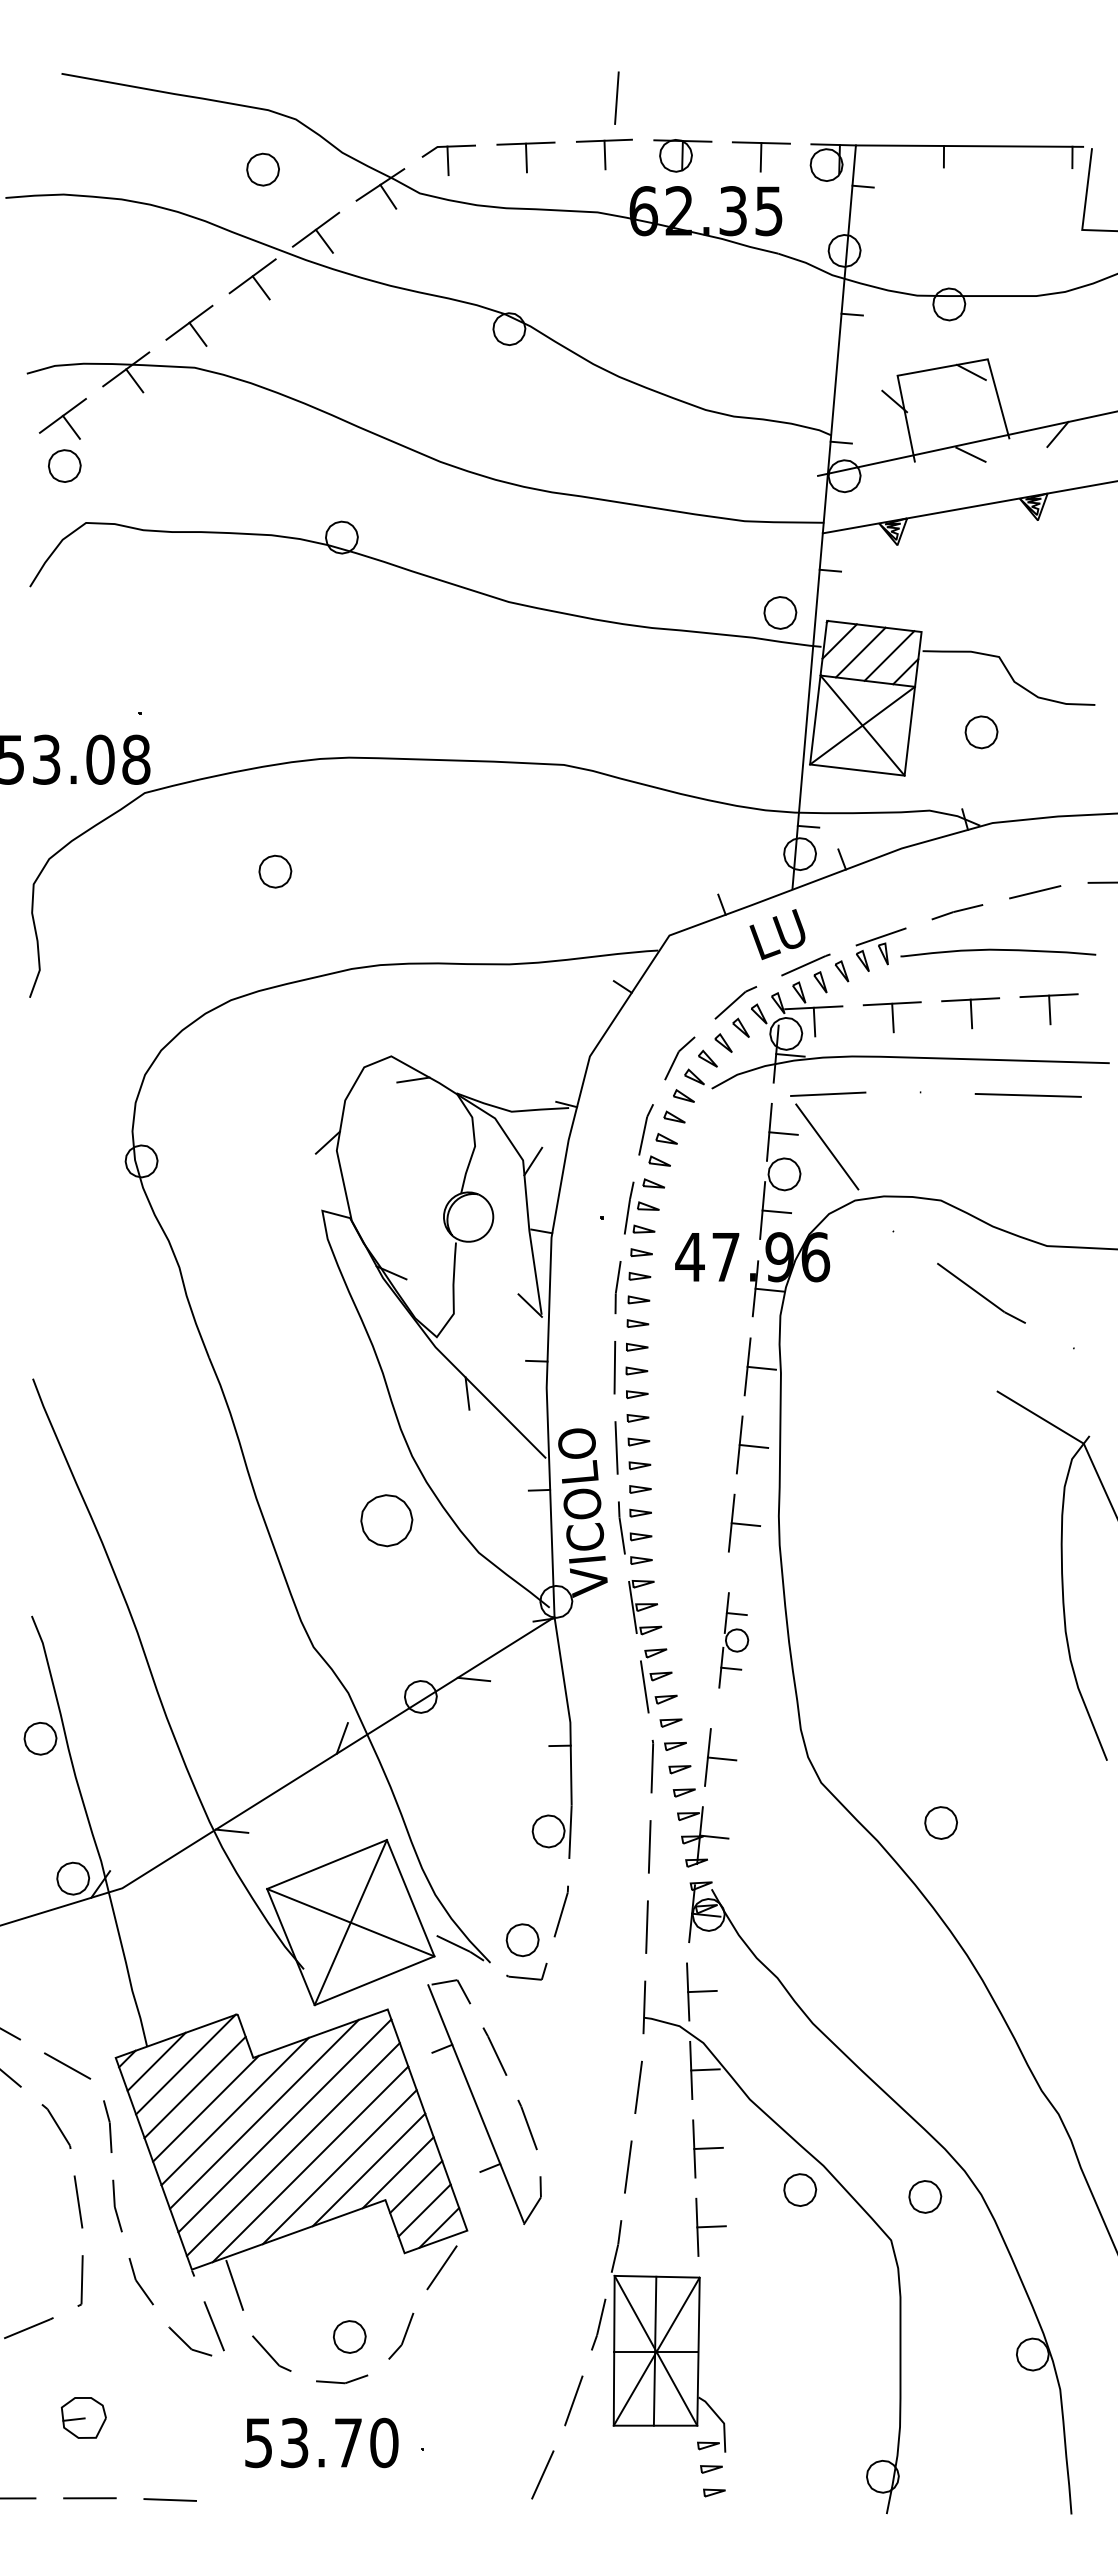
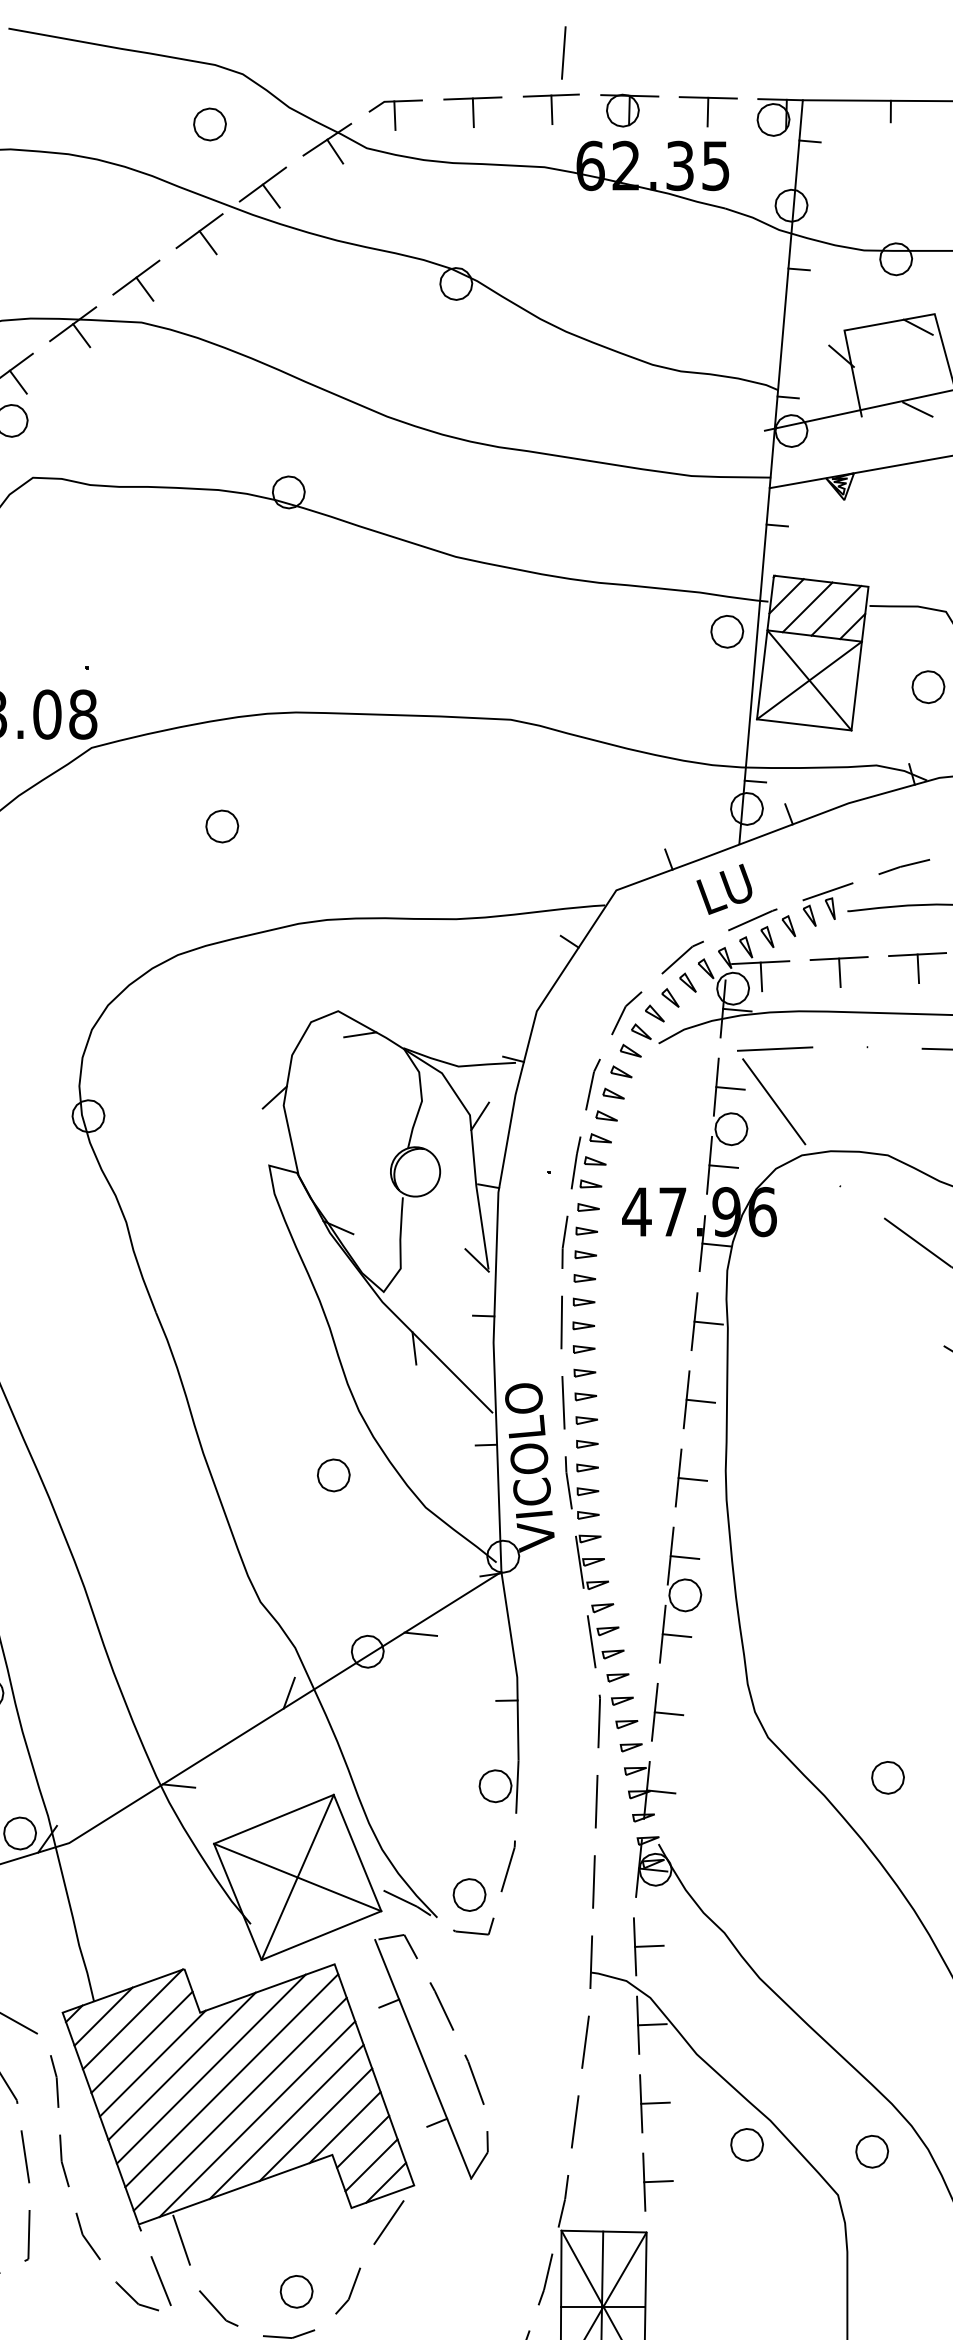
part: (780, 612) -> (727, 631), moved
part: (386, 1520) -> (333, 1475), size x0.62
part: (733, 1640) -> (680, 1595), size x1.43

